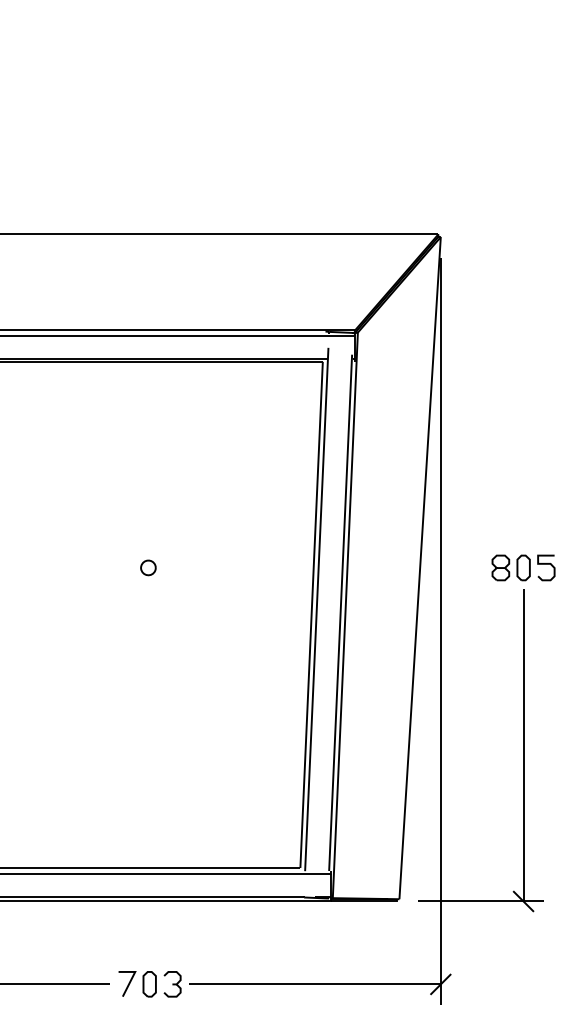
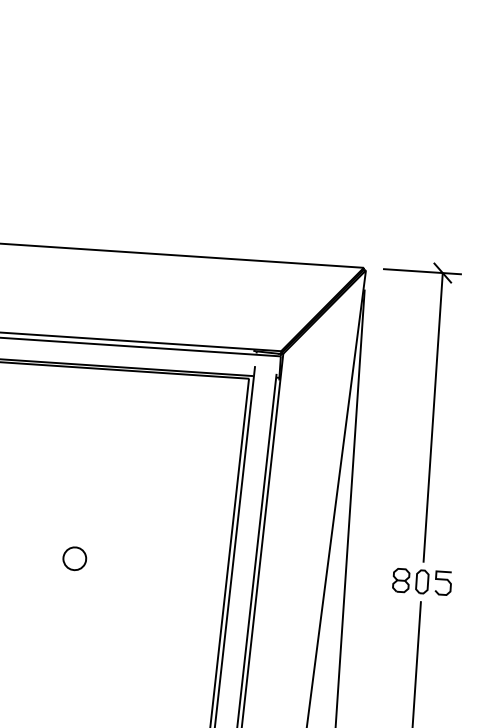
part: (523, 384) -> (433, 412), added
part: (148, 567) -> (74, 558), size x1.67

